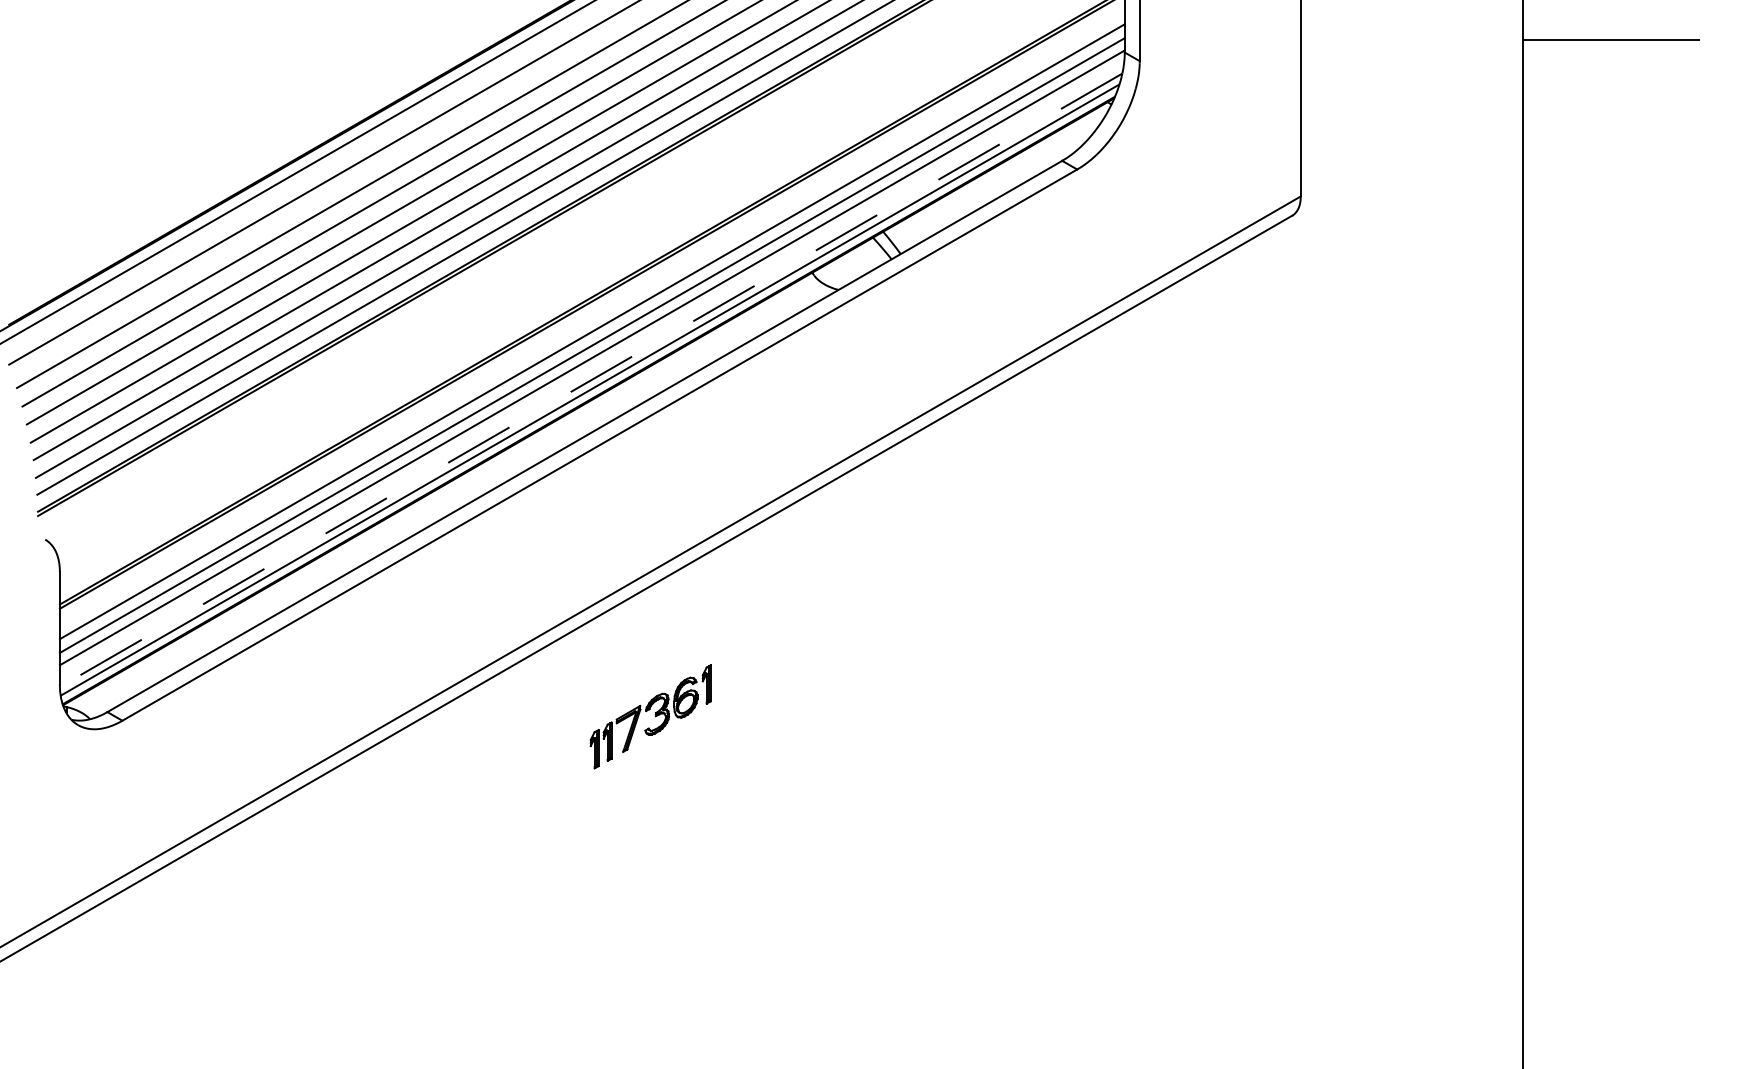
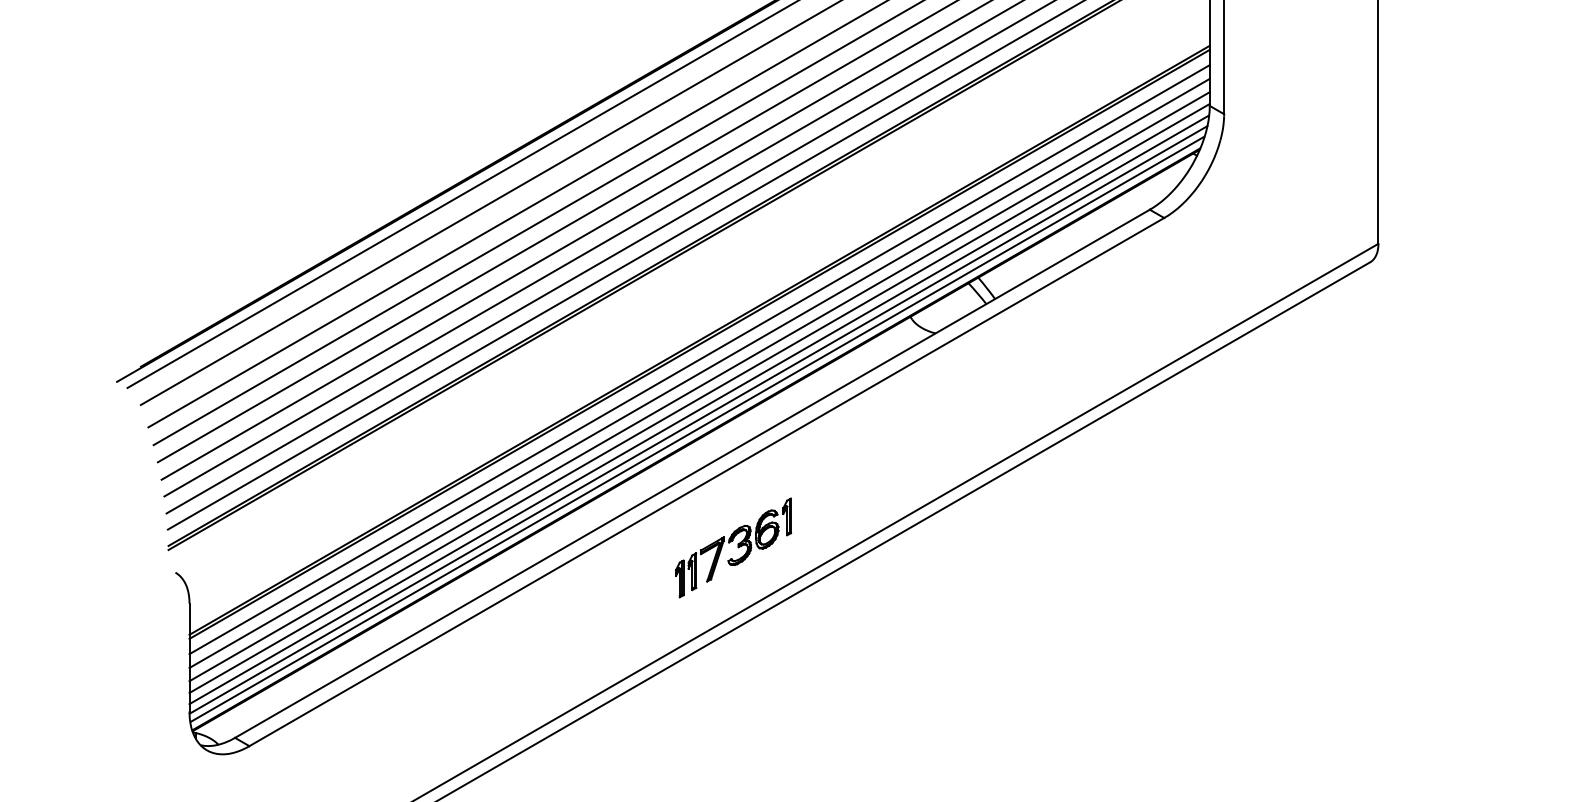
line: (591, 316) -> (698, 358), added
line: (591, 369) -> (698, 409), added
line: (590, 380) -> (697, 420), dashed -> solid
part: (650, 716) -> (733, 547), moved

